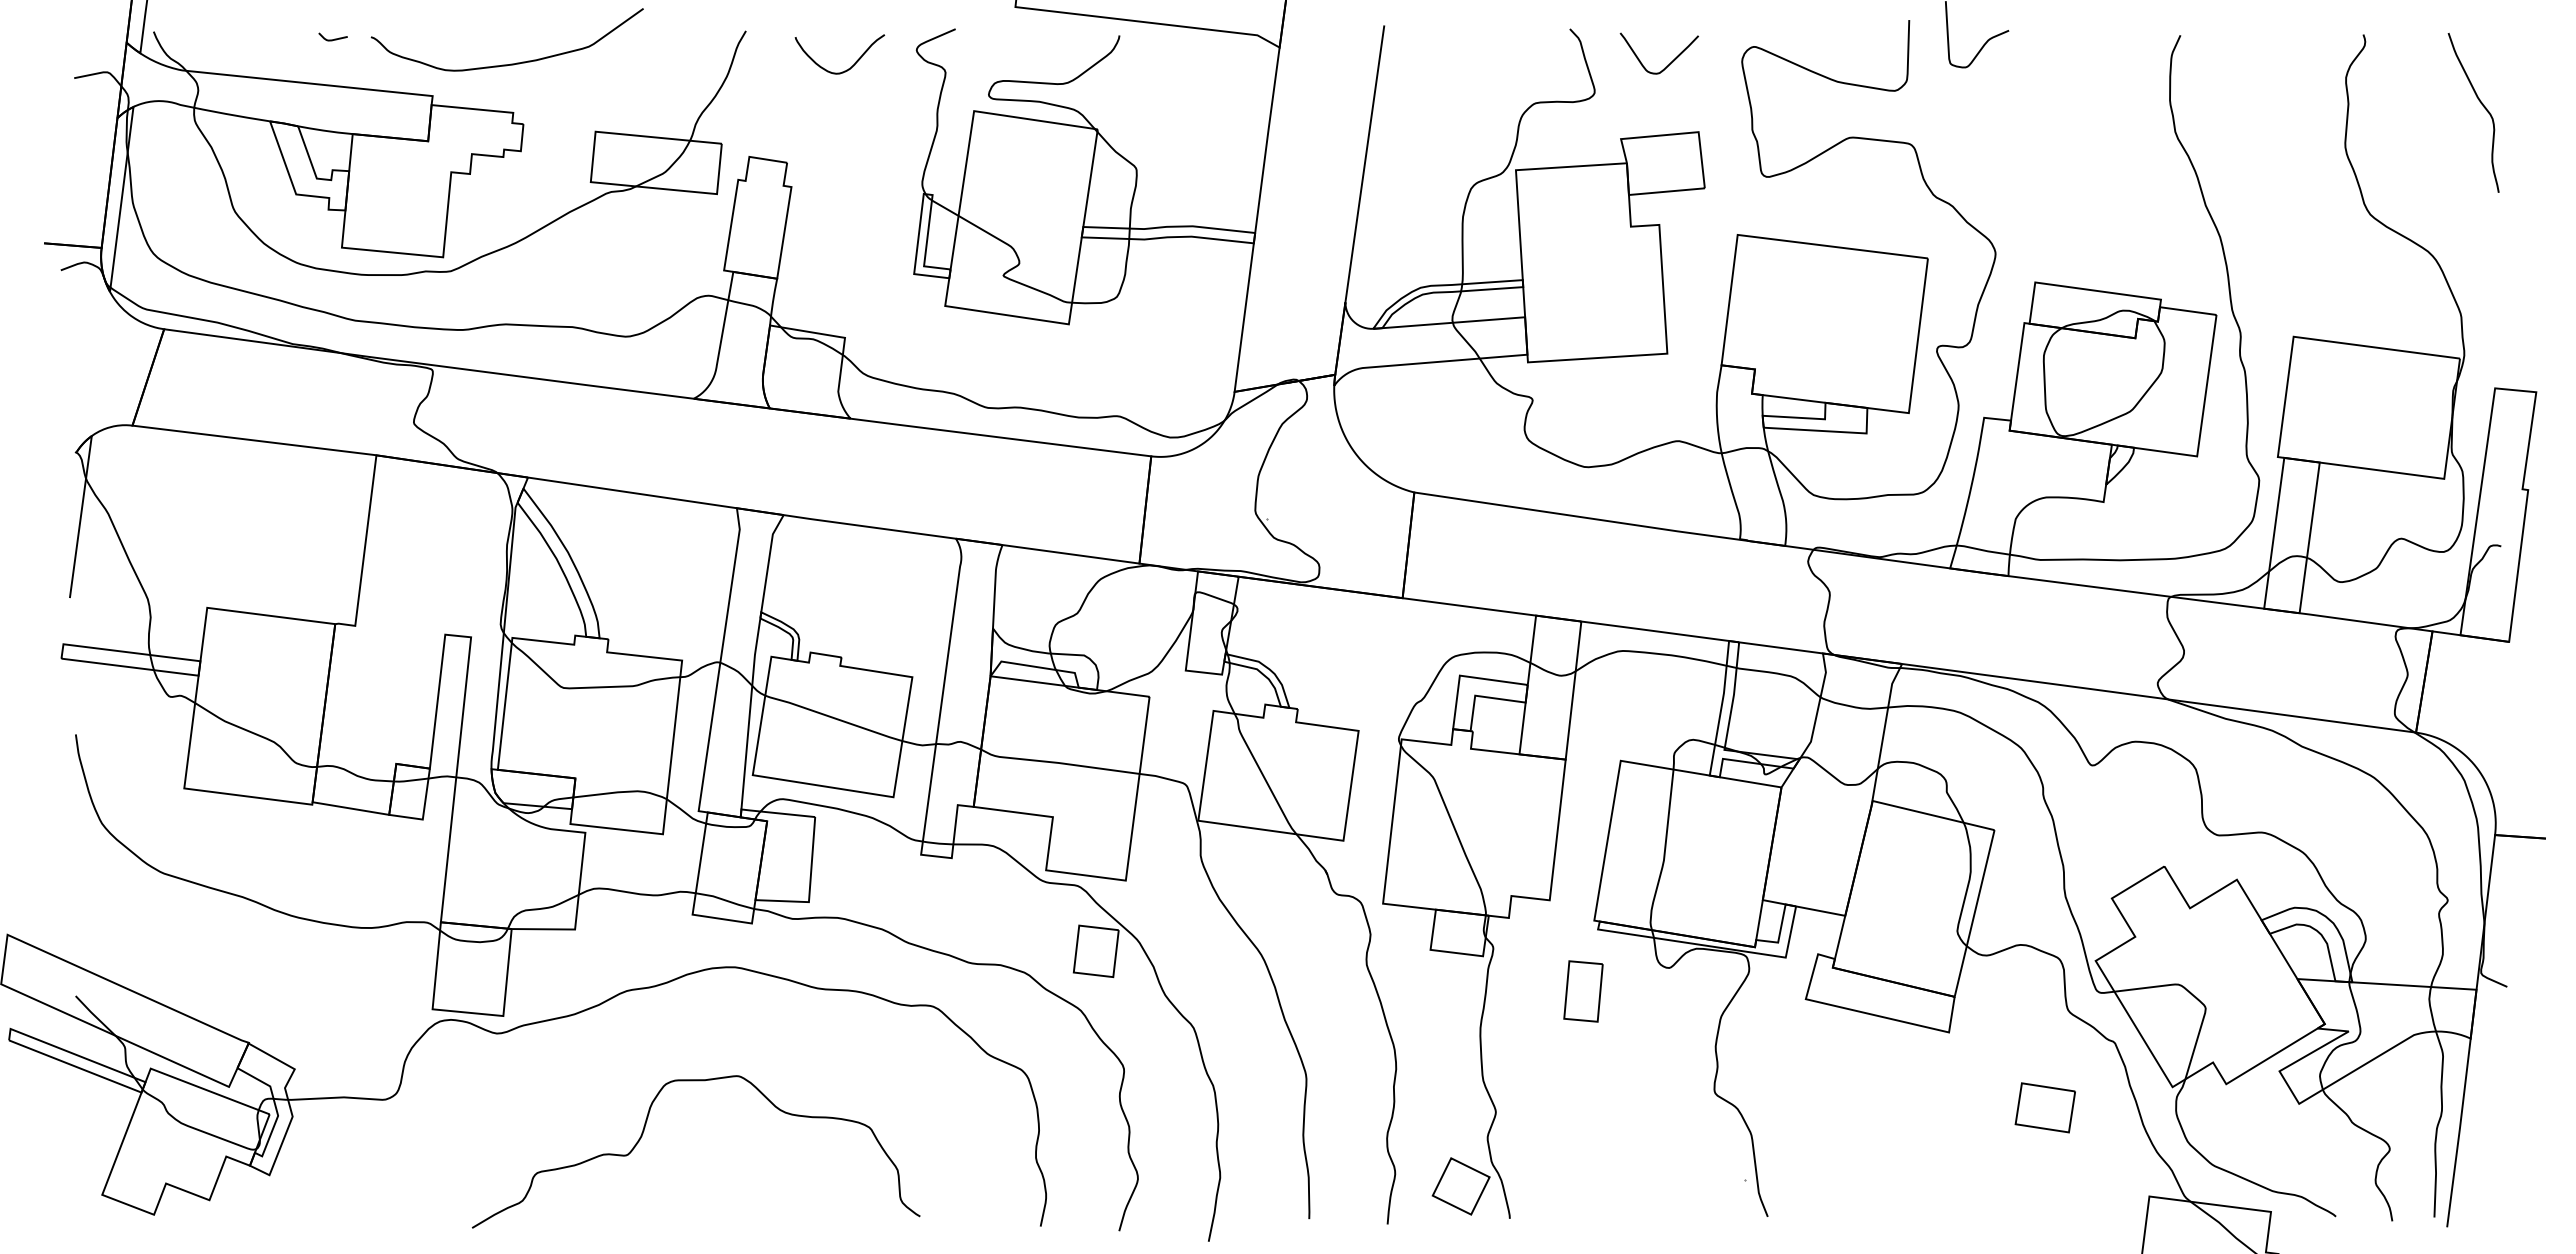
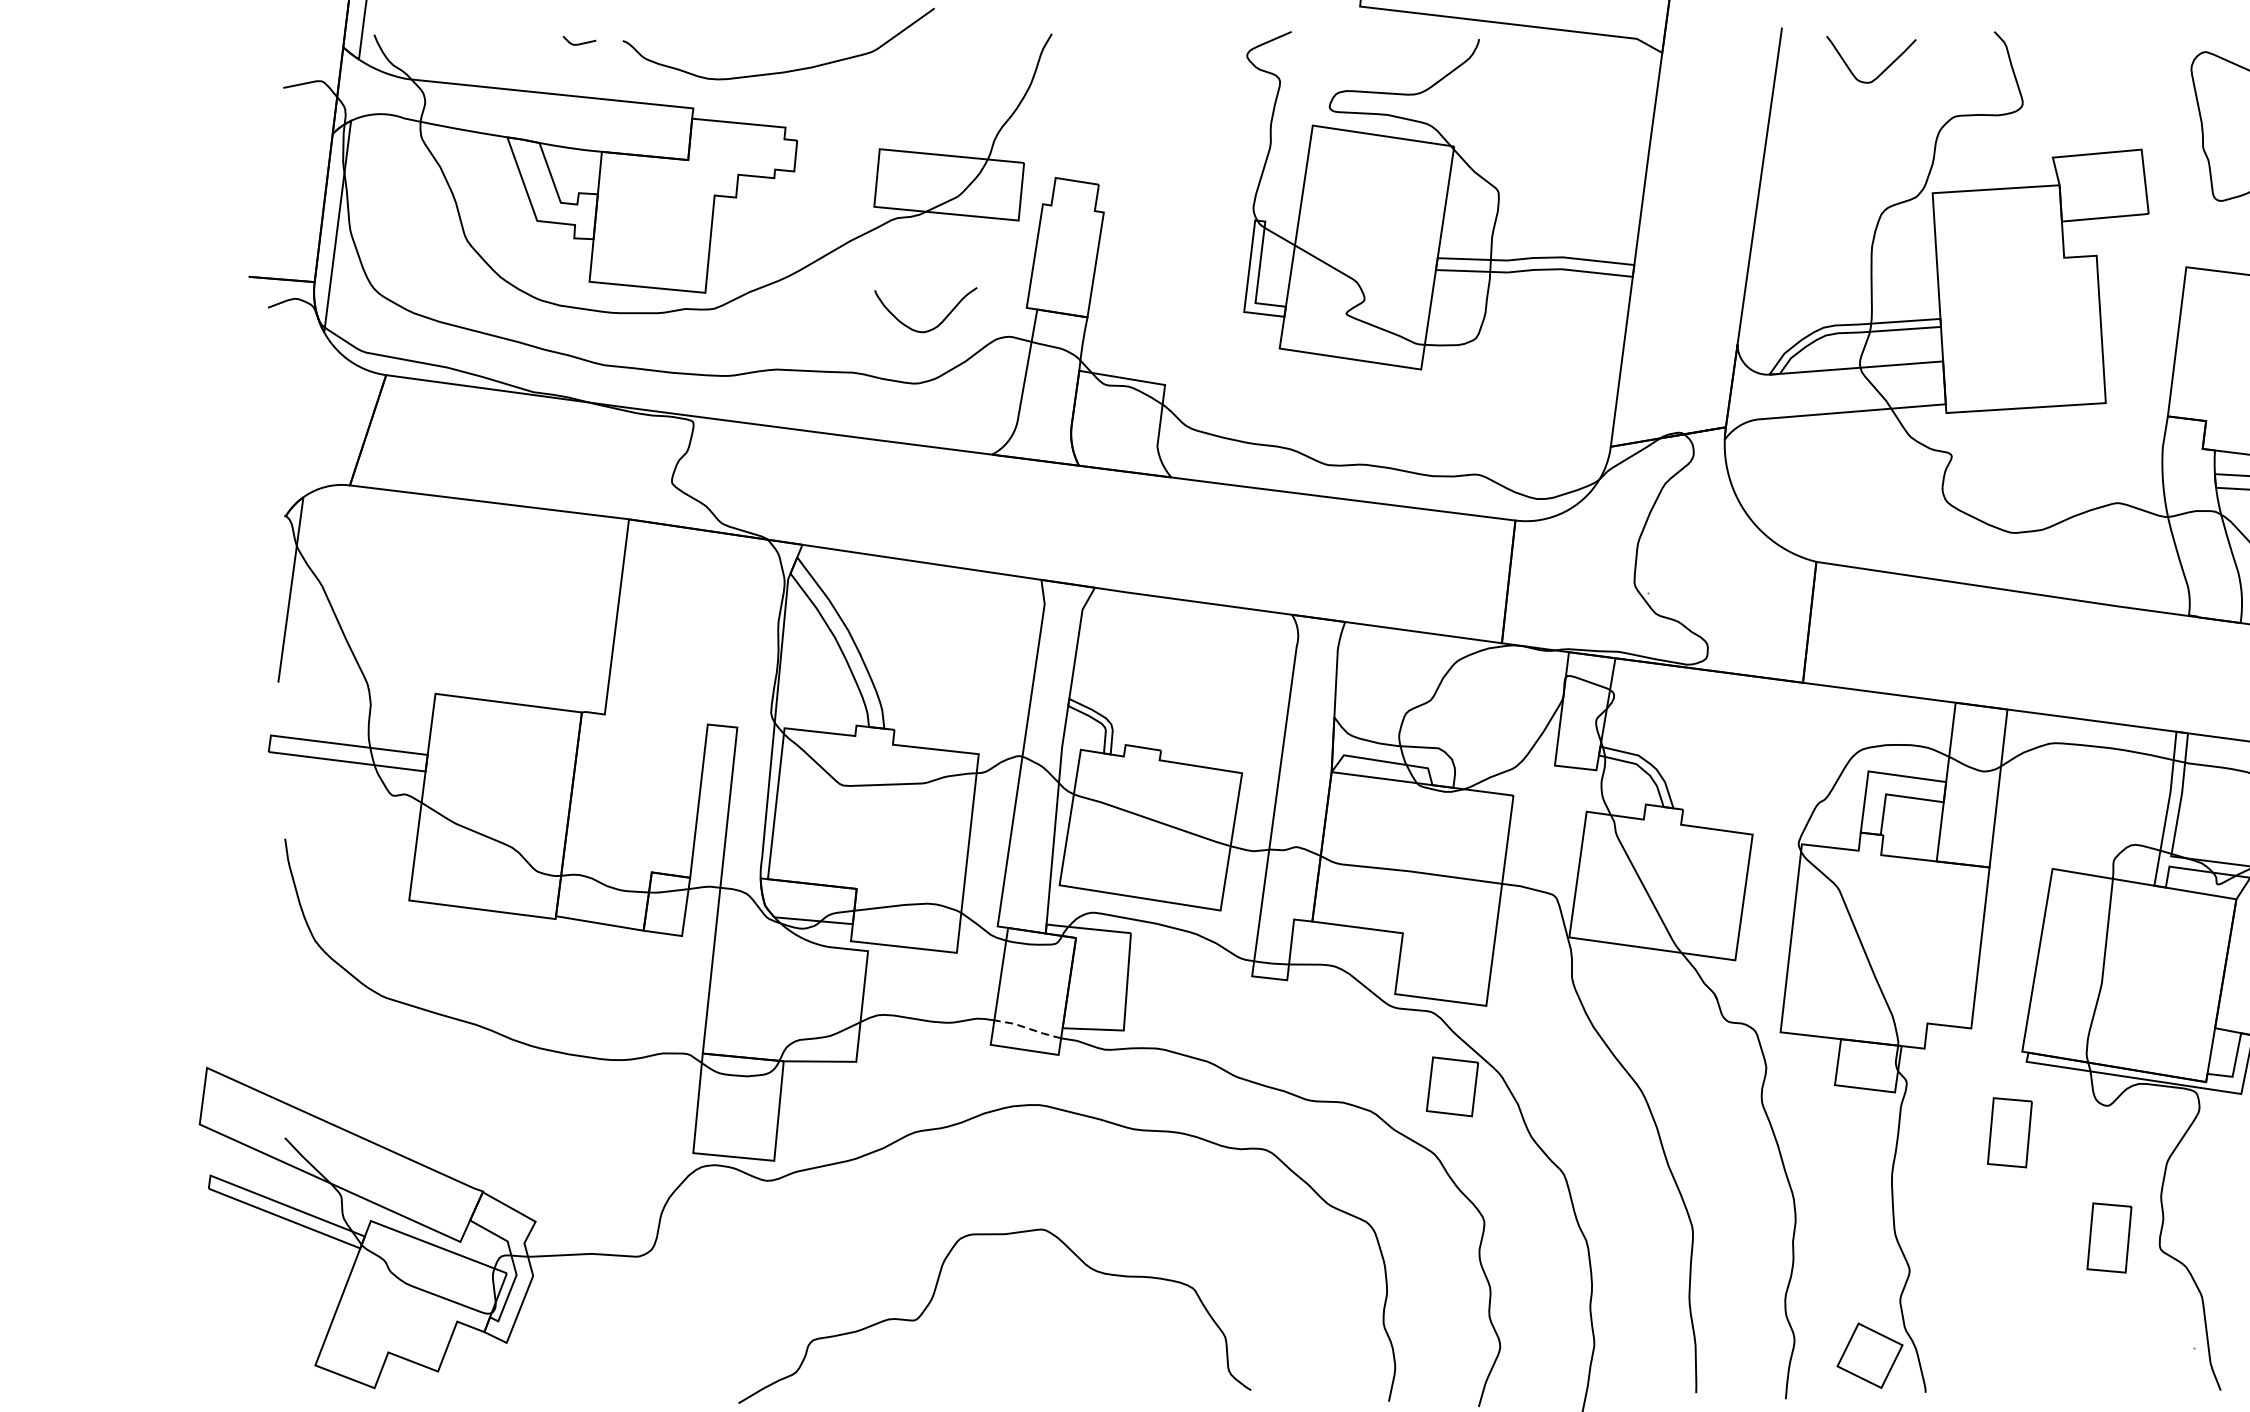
curve: (1669, 63) -> (1882, 71), moved
curve: (846, 69) -> (933, 327), moved
line: (724, 900) -> (1027, 1028), solid -> dashed
part: (1670, 1083) -> (2109, 1238), added

